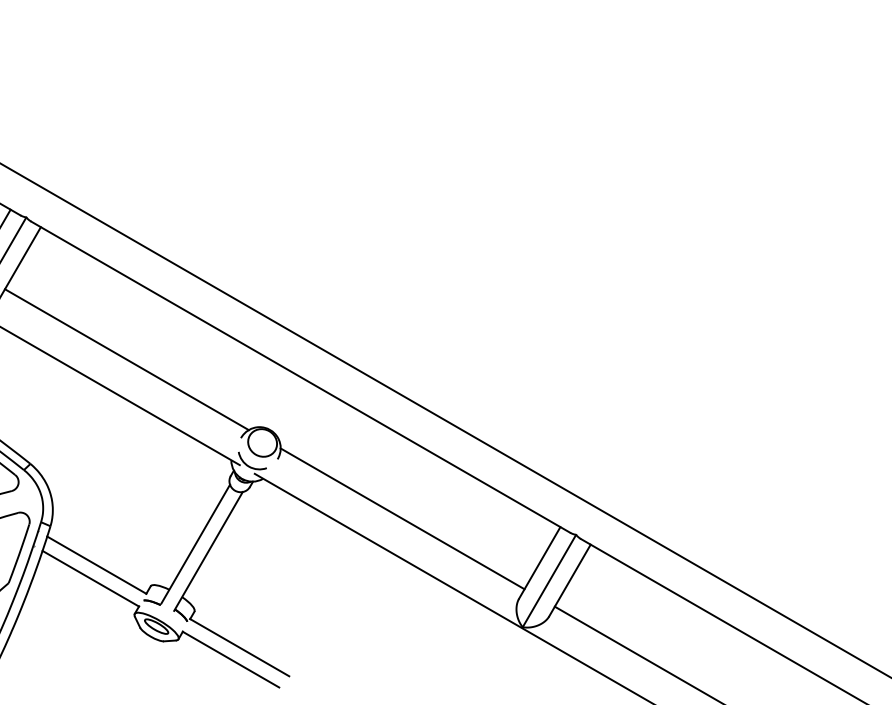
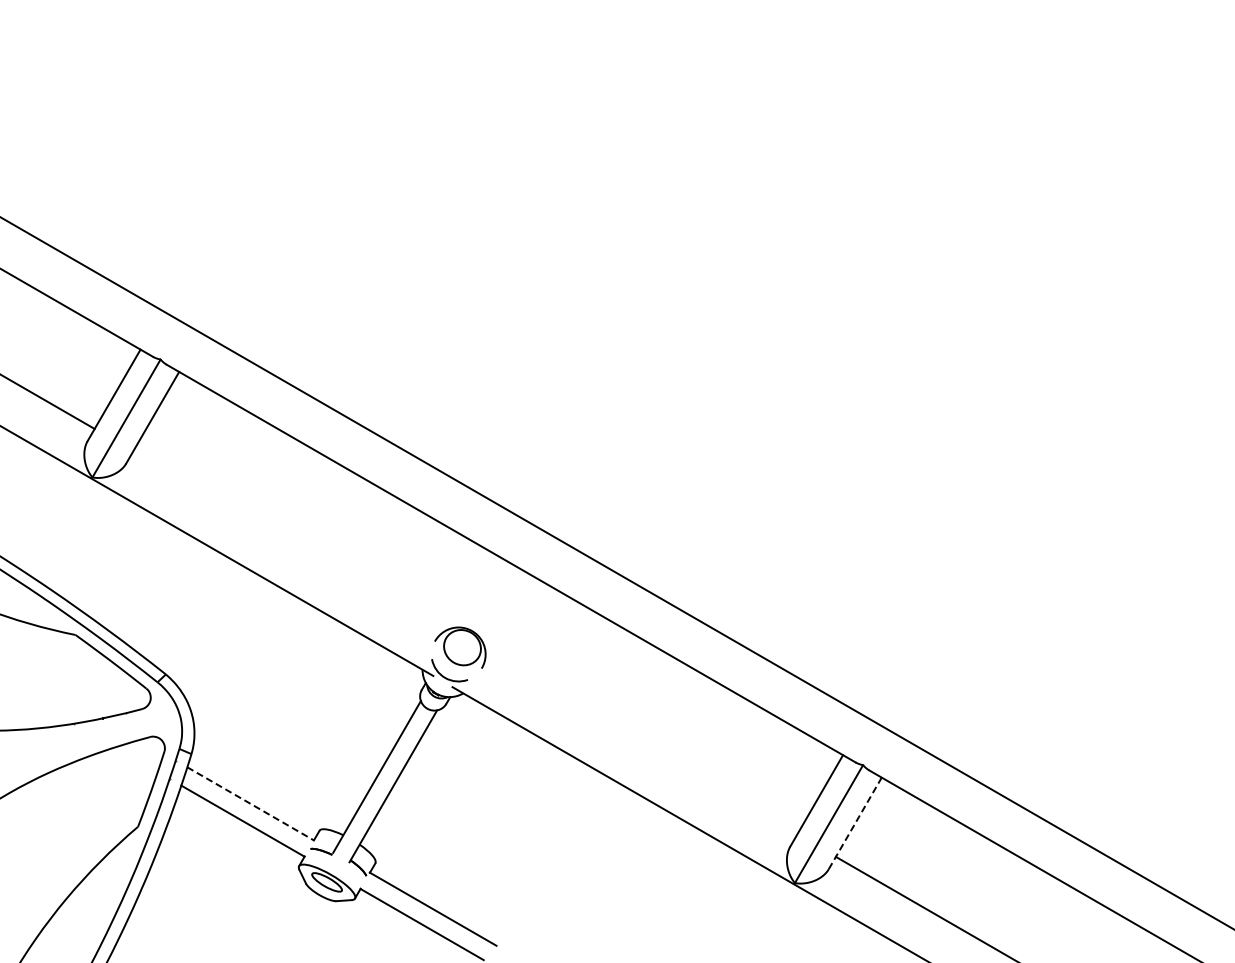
line: (126, 359) -> (288, 541), removed
line: (402, 518) -> (641, 744), removed
line: (97, 565) -> (251, 804), solid -> dashed
line: (570, 580) -> (855, 823), solid -> dashed

